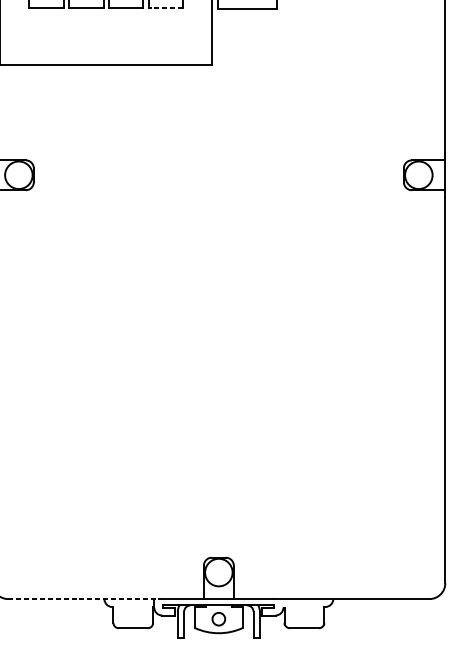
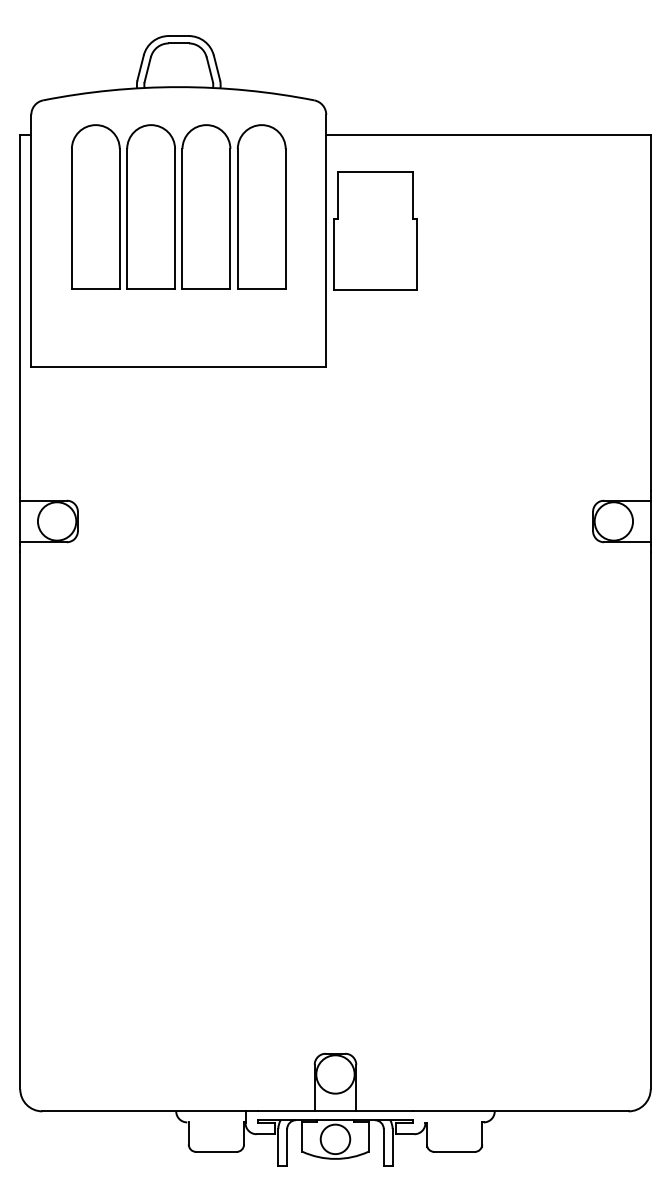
line: (165, 8) -> (261, 289), dashed -> solid
line: (85, 599) -> (150, 1111), dashed -> solid
circle: (218, 619) -> (335, 1139), size x1.67

